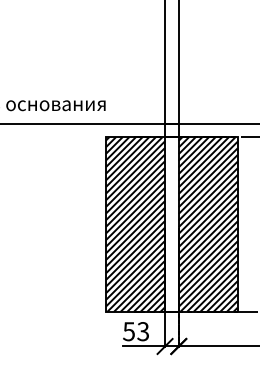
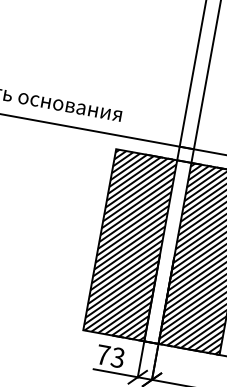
text: (128, 331) -> (102, 354), 53 -> 73

